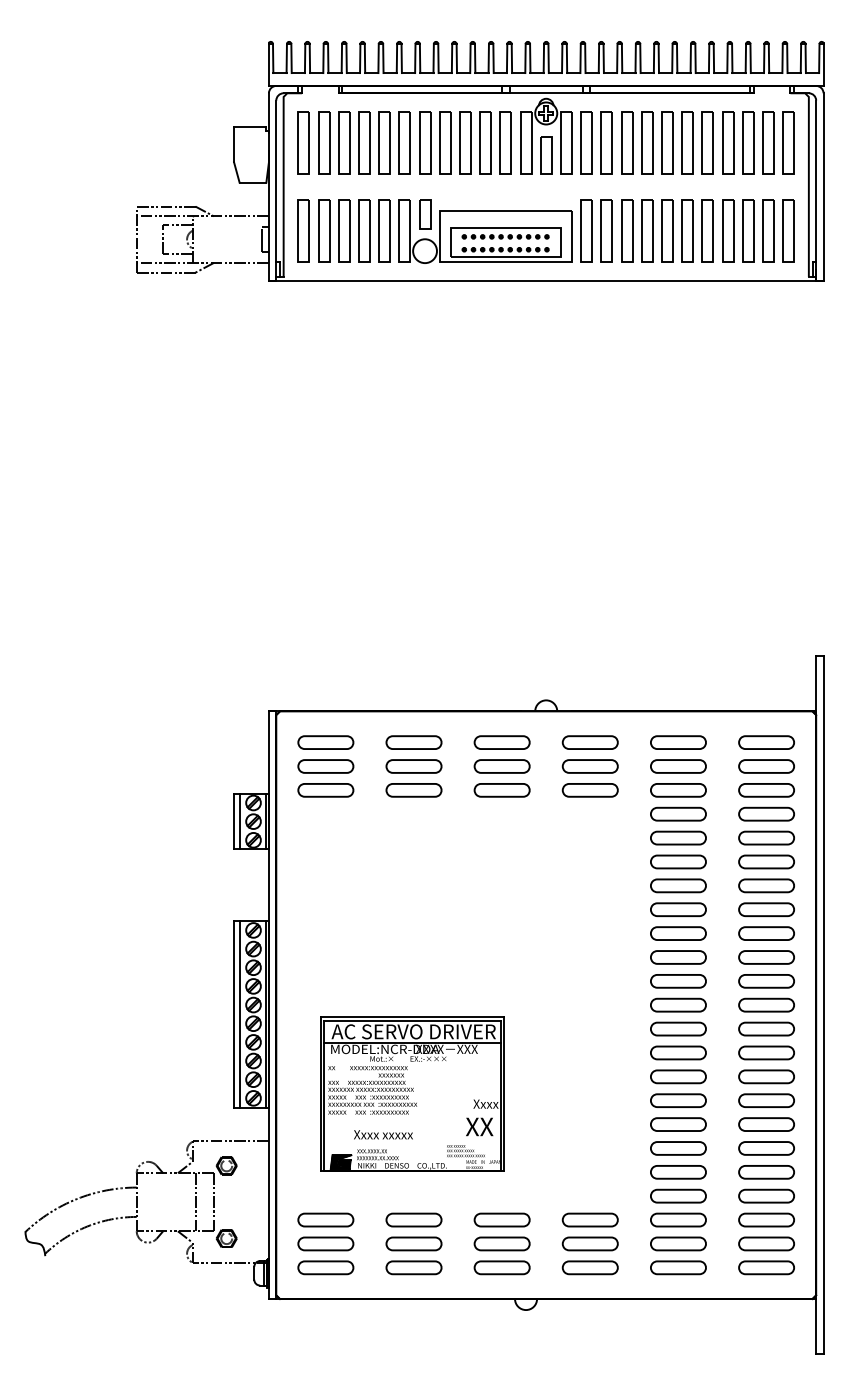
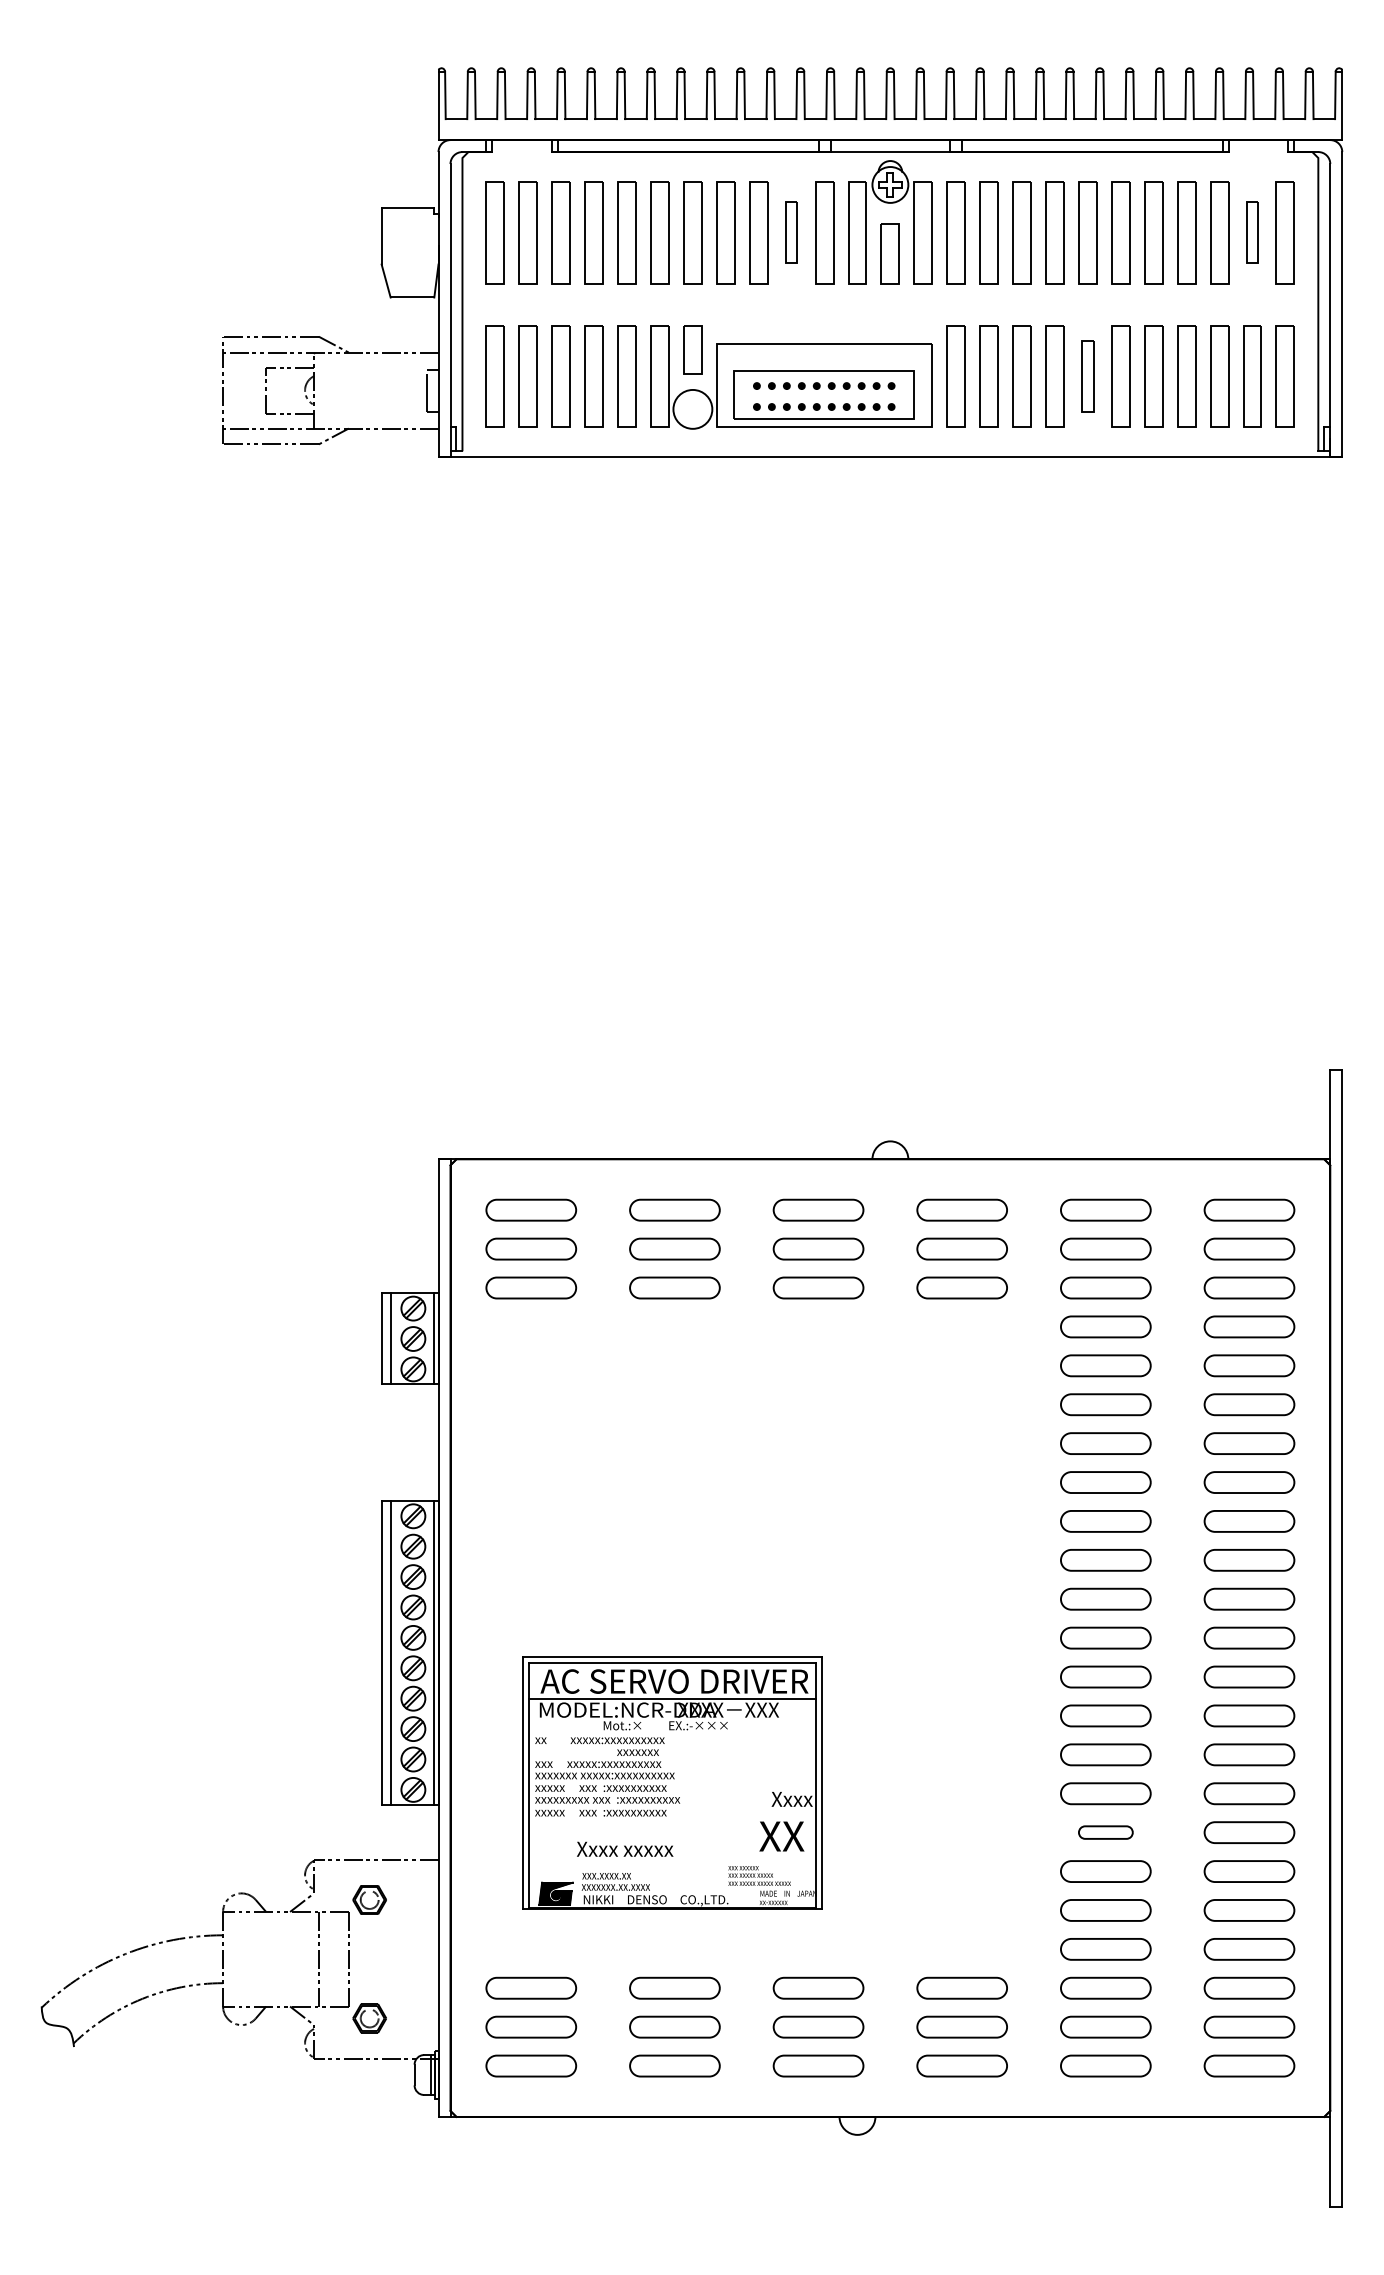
part: (485, 142) -> (791, 232), size x0.6
part: (768, 142) -> (1252, 232), size x0.6
part: (667, 230) -> (1087, 375), size x0.7
part: (678, 1124) -> (1105, 1832), size x0.6

